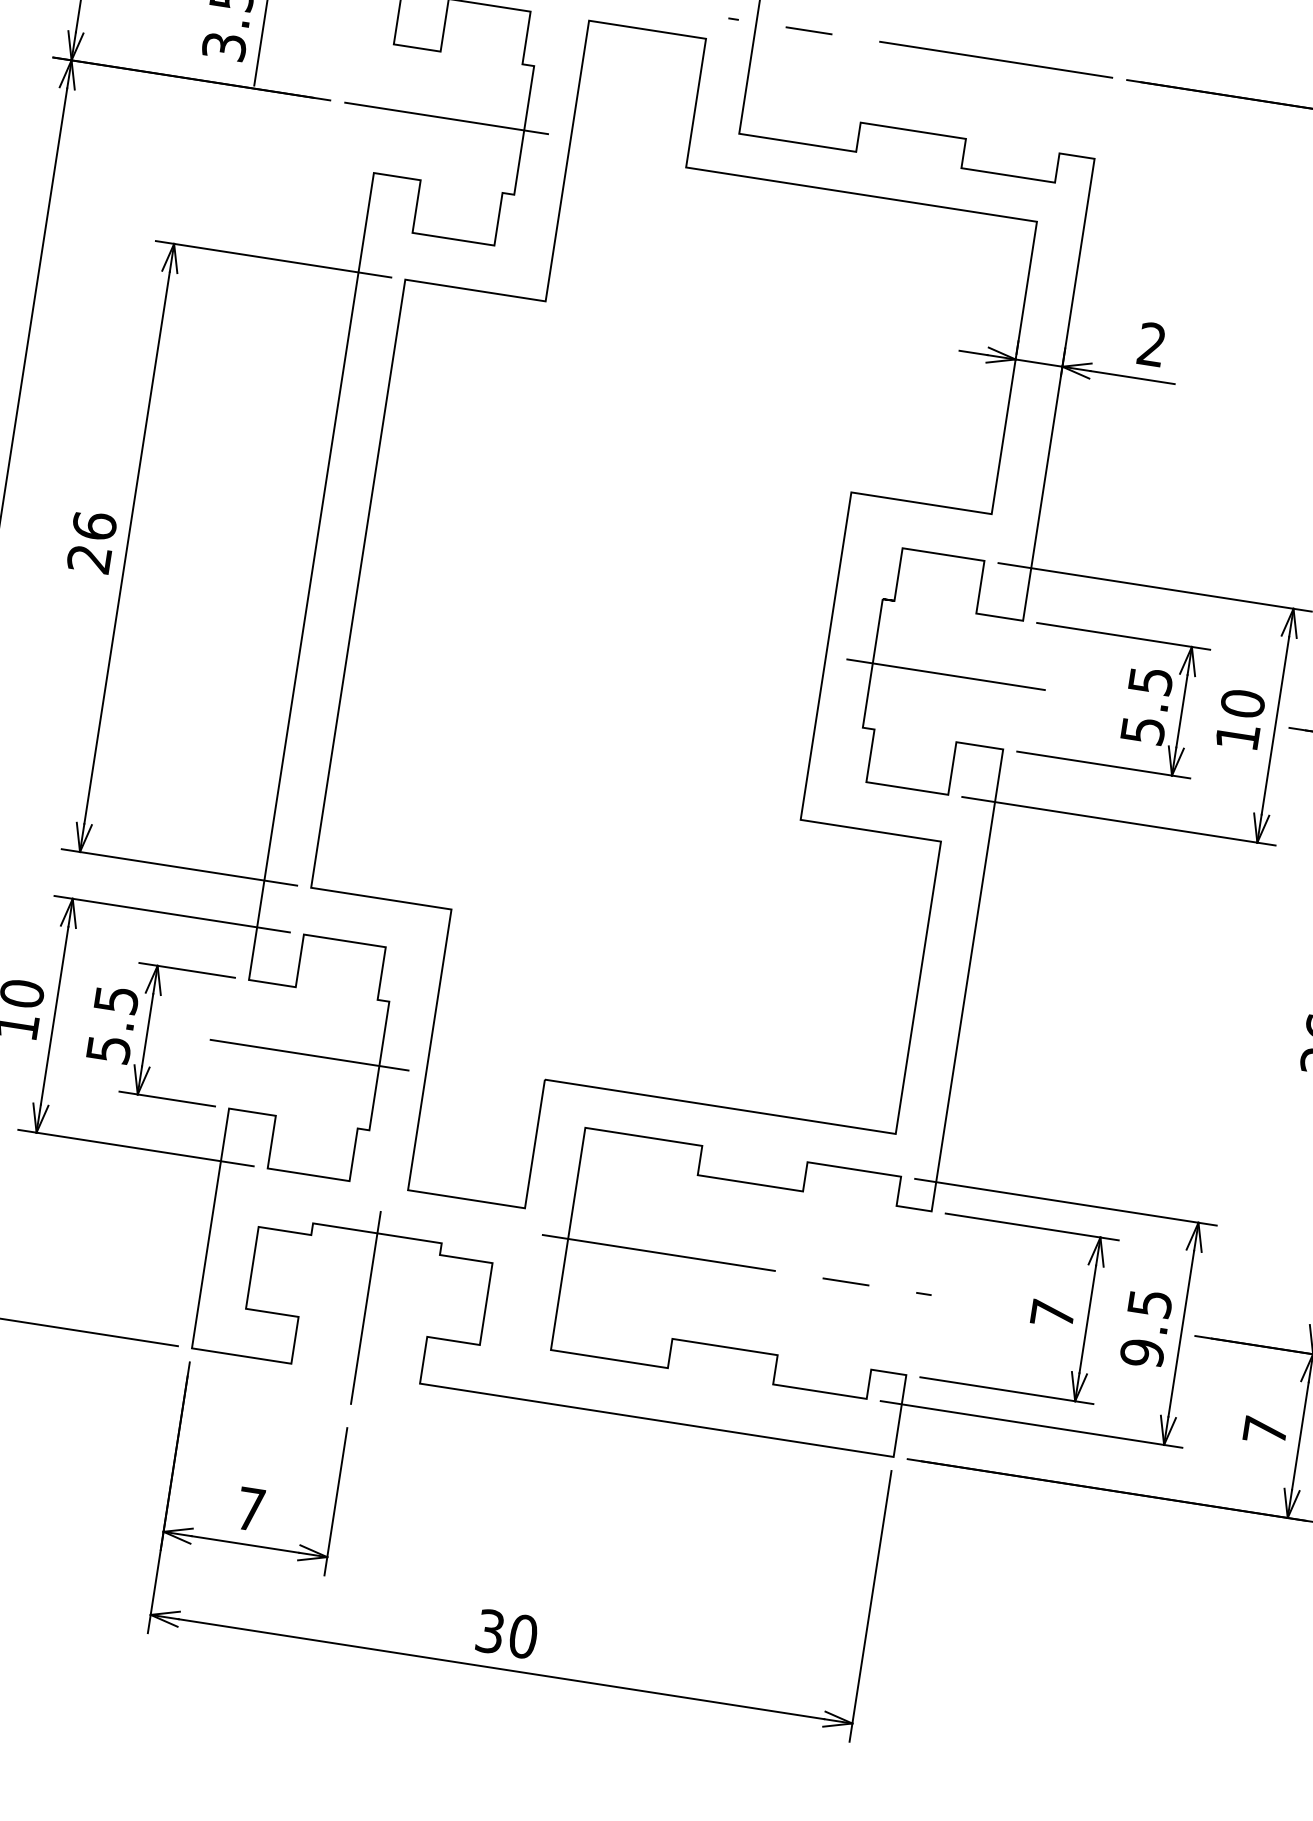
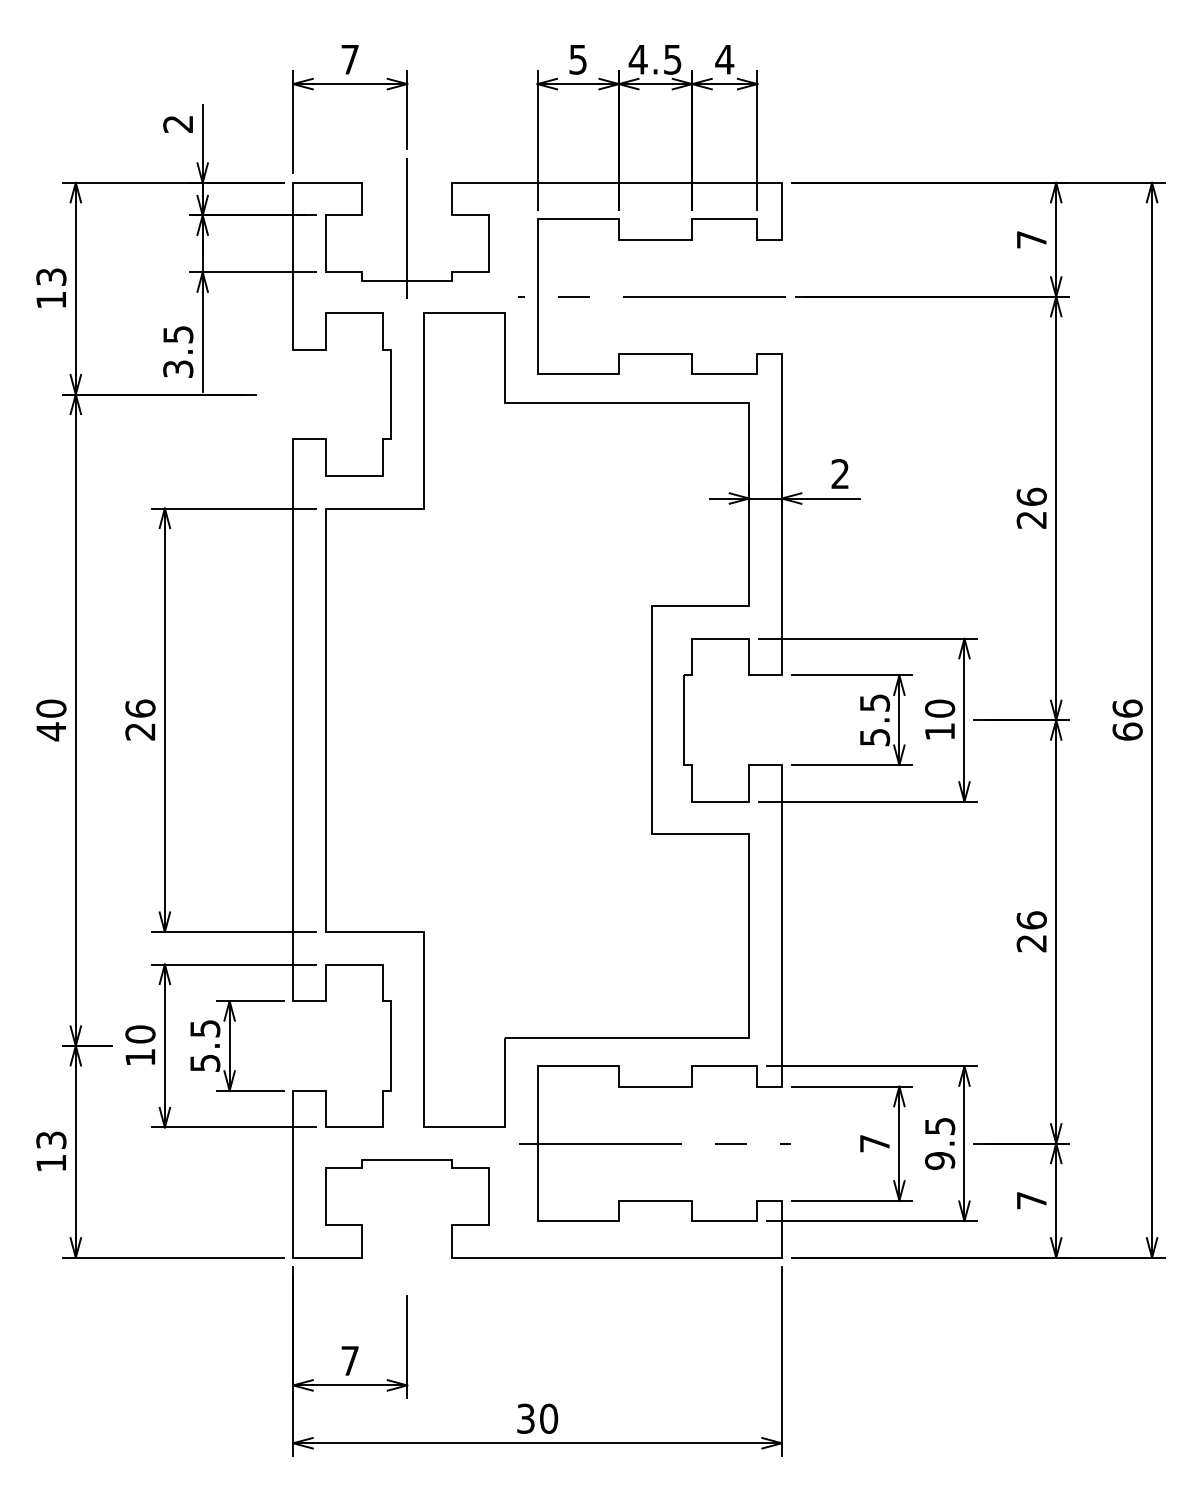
line: (445, 118) -> (336, 394), removed
line: (945, 674) -> (734, 720), removed
line: (308, 1054) -> (341, 1045), removed
line: (366, 1307) -> (407, 1211), removed

